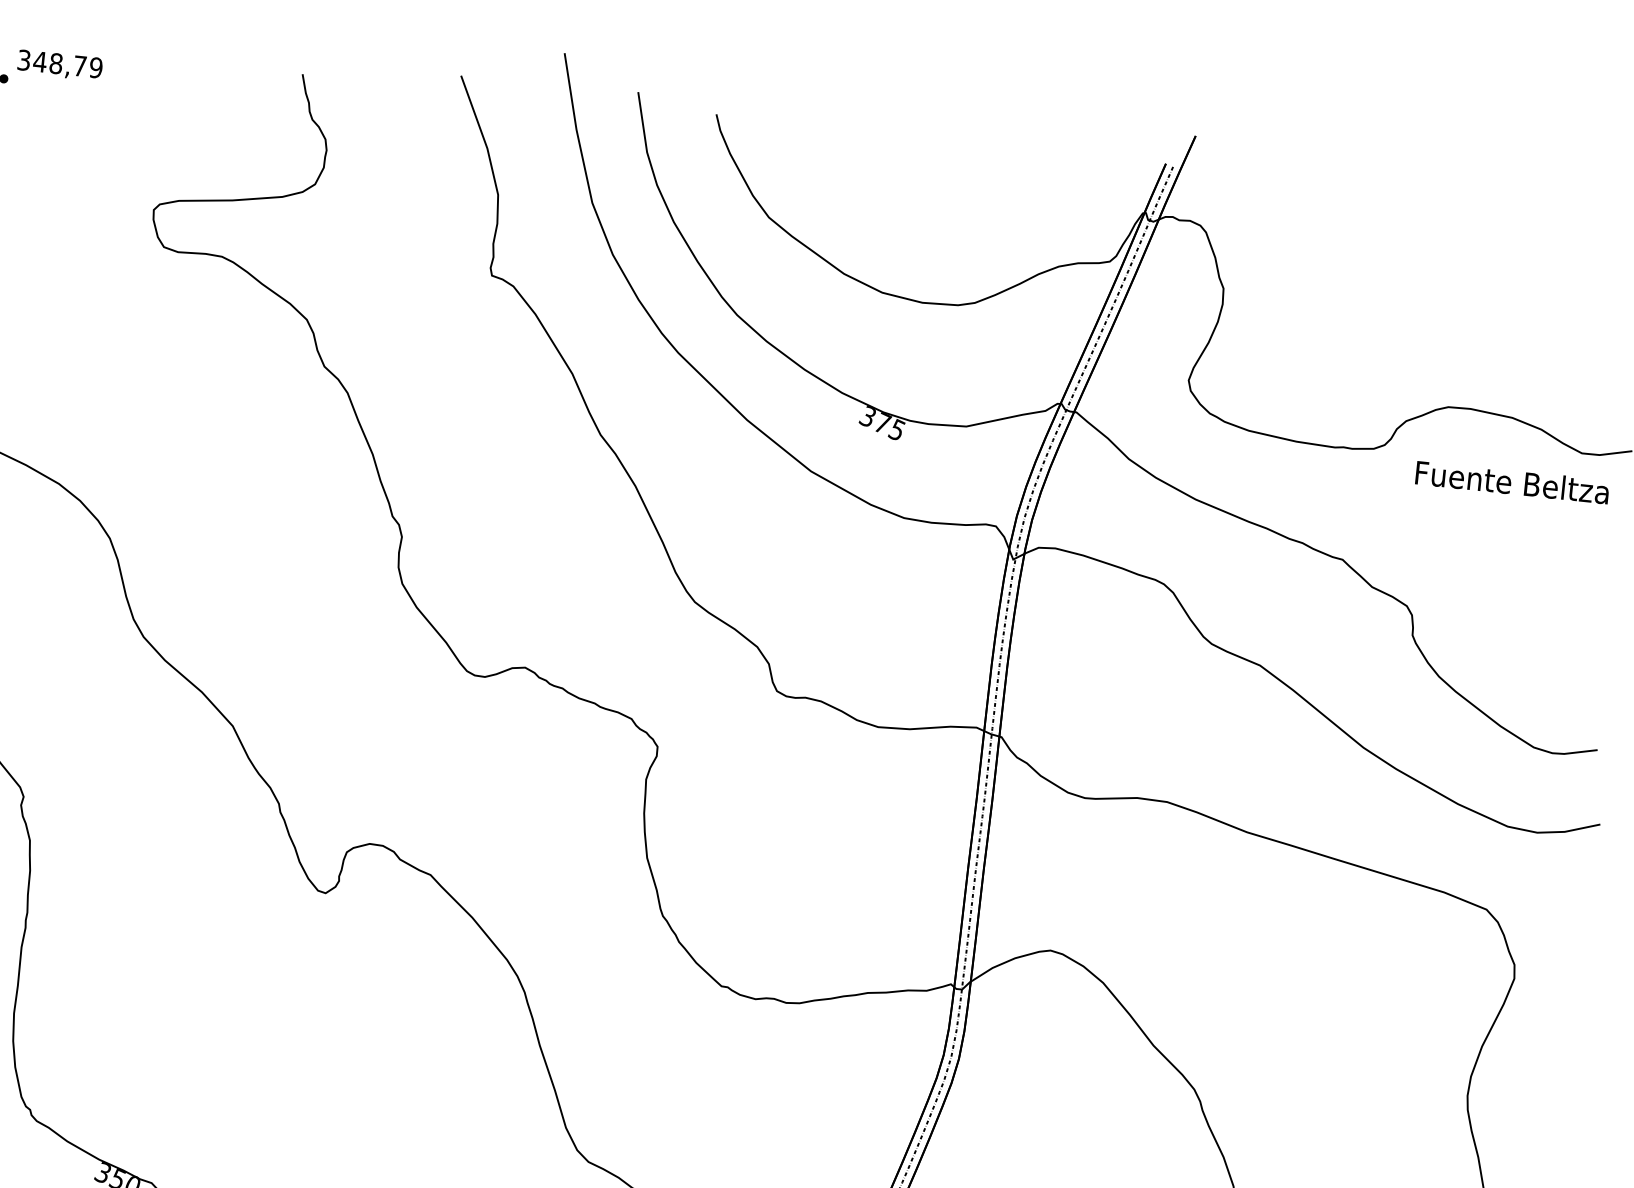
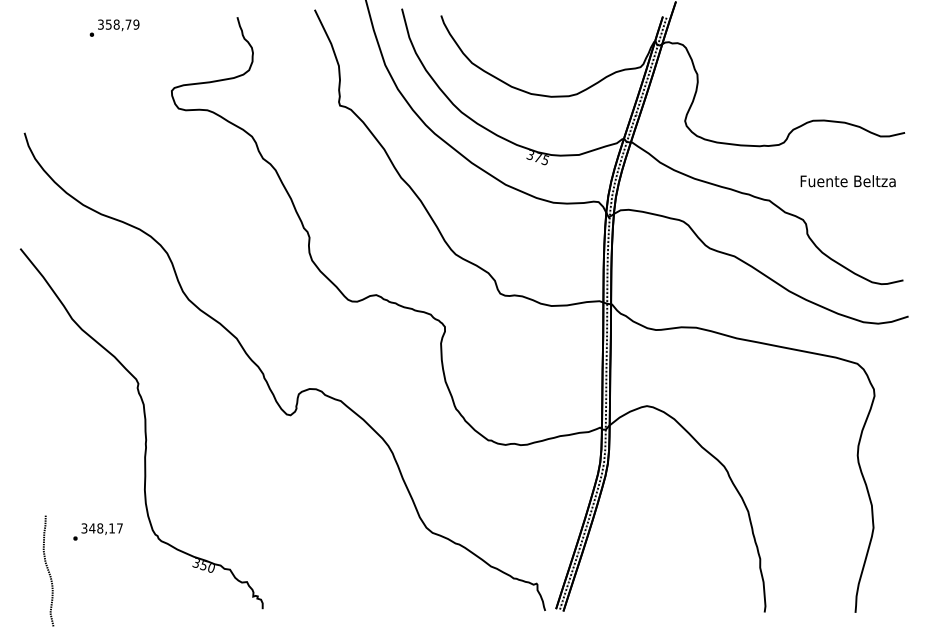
text: (39, 61) -> (108, 24), 348,79 -> 358,79
text: (1510, 482) -> (847, 181), moved

